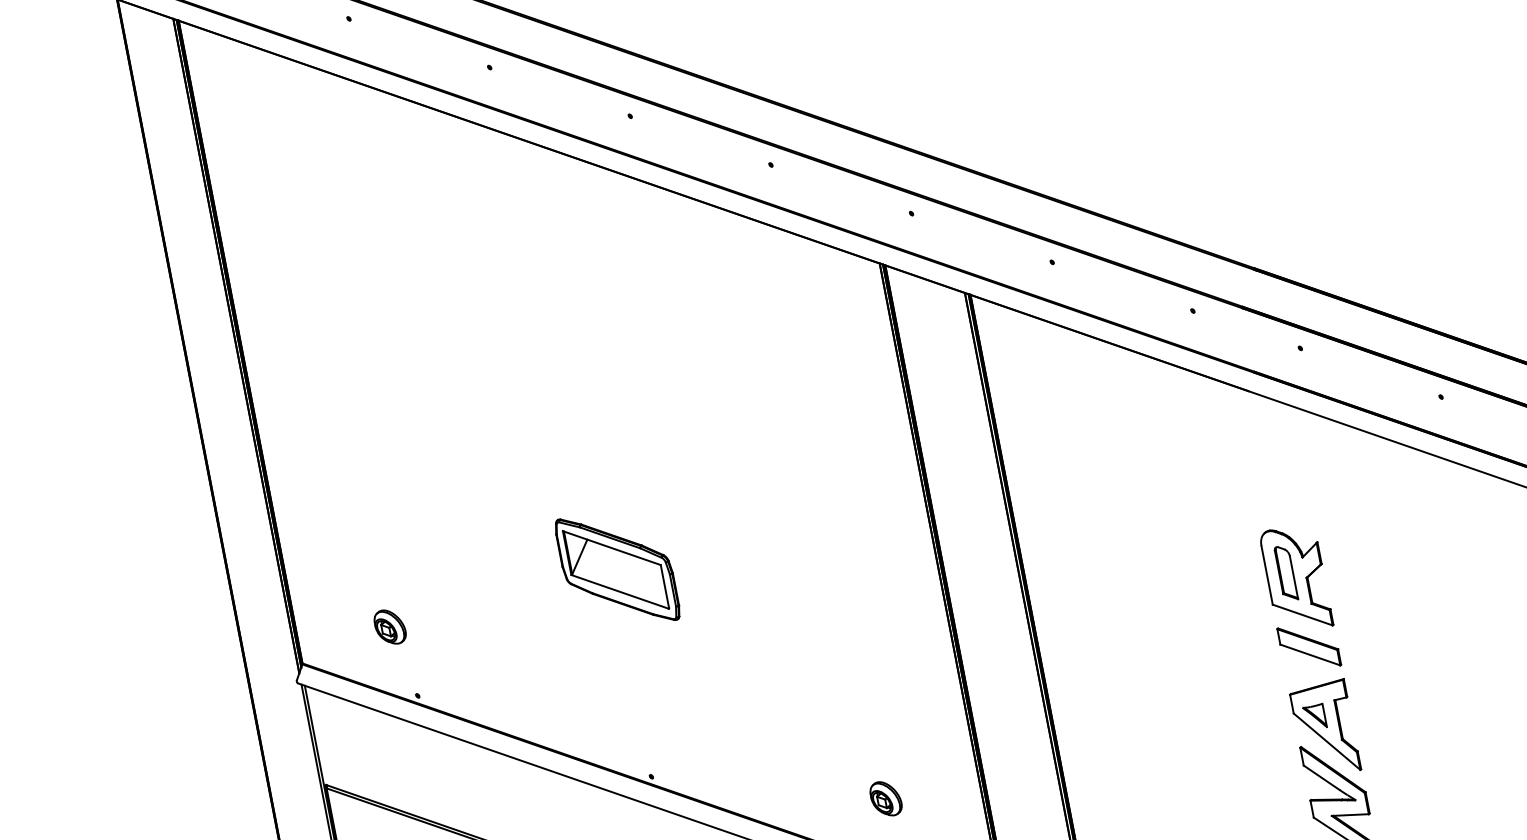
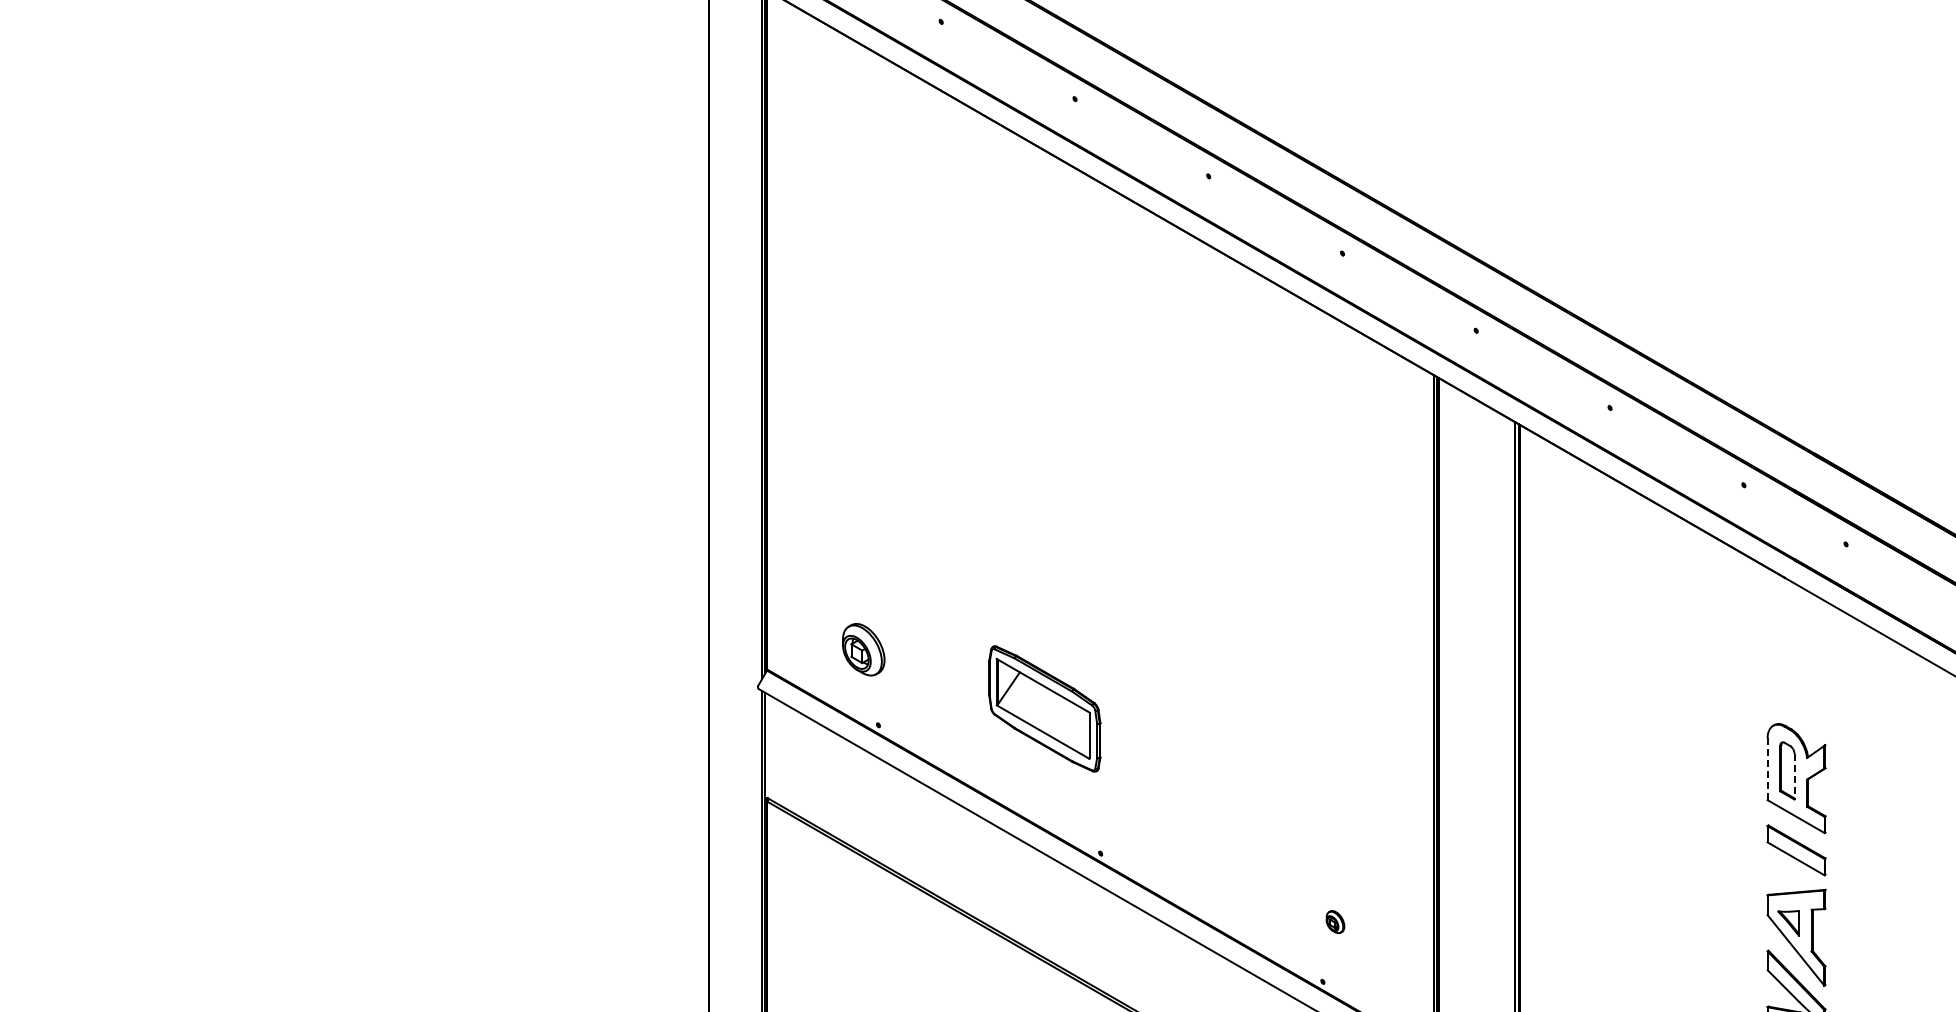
part: (617, 569) -> (1044, 708), moved
line: (1267, 575) -> (1767, 769), solid -> dashed
line: (1293, 577) -> (1794, 776), solid -> dashed
part: (389, 626) -> (863, 649), size x1.4
part: (886, 798) -> (1335, 921), size x0.6

